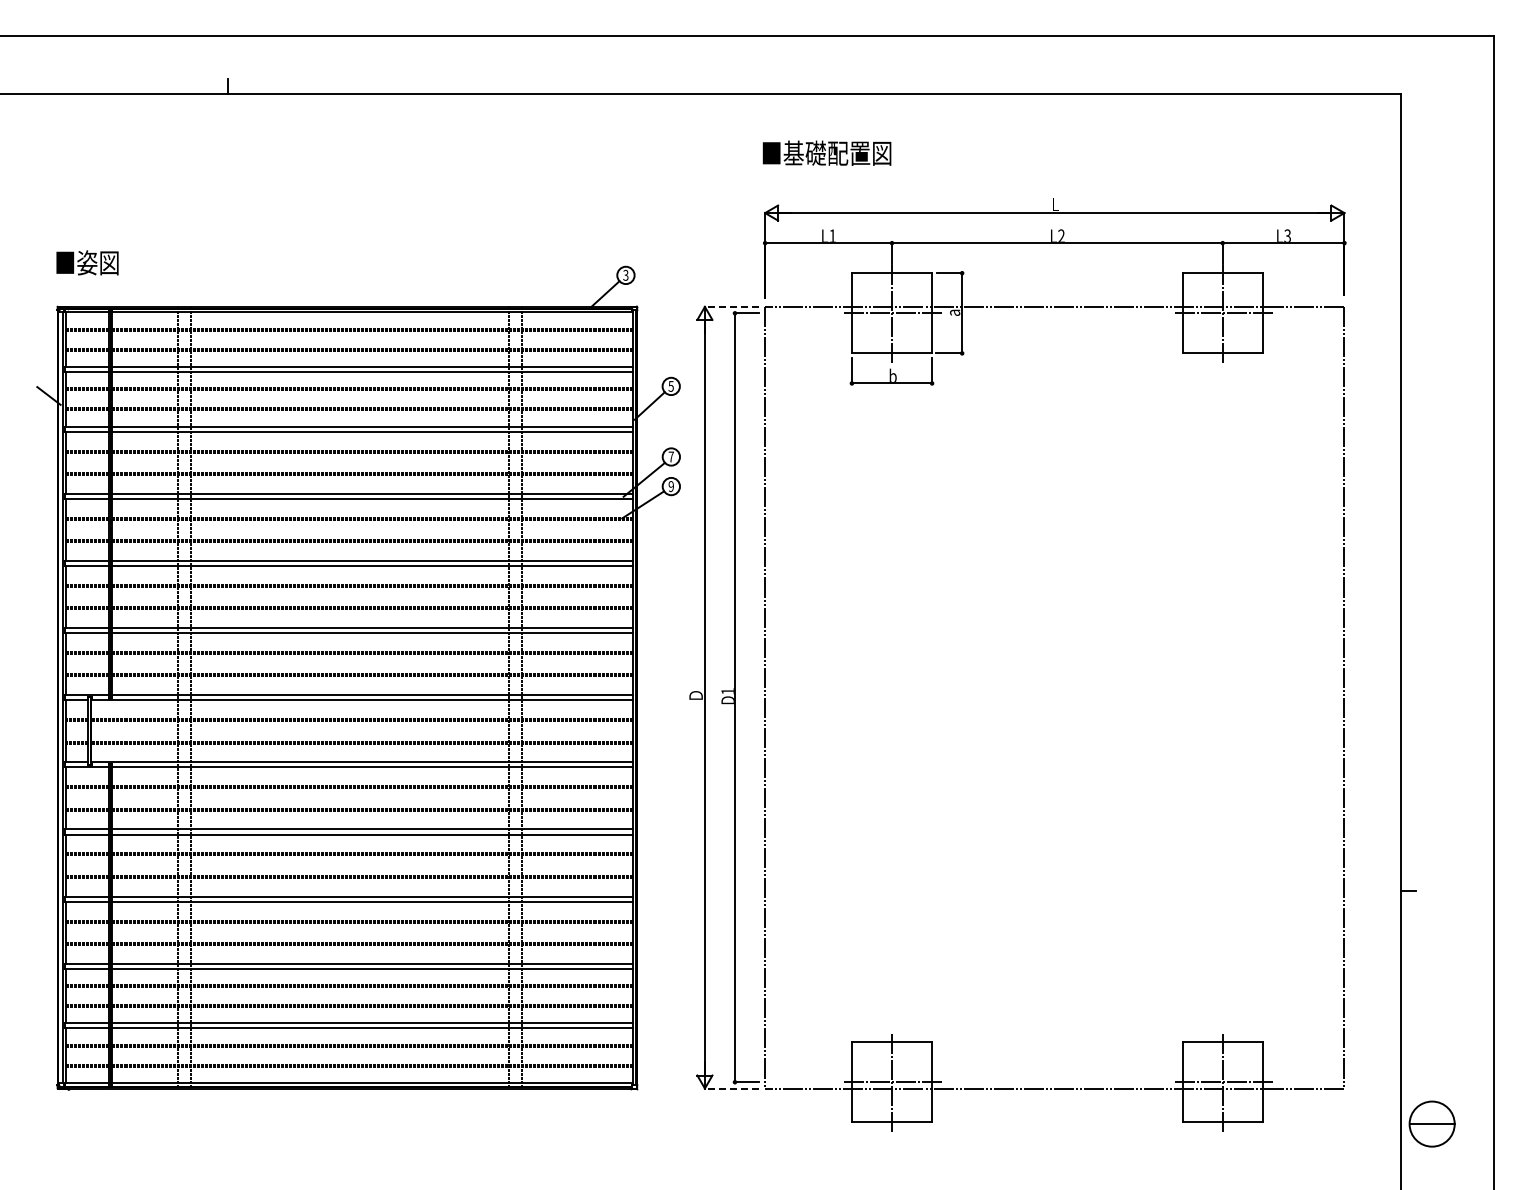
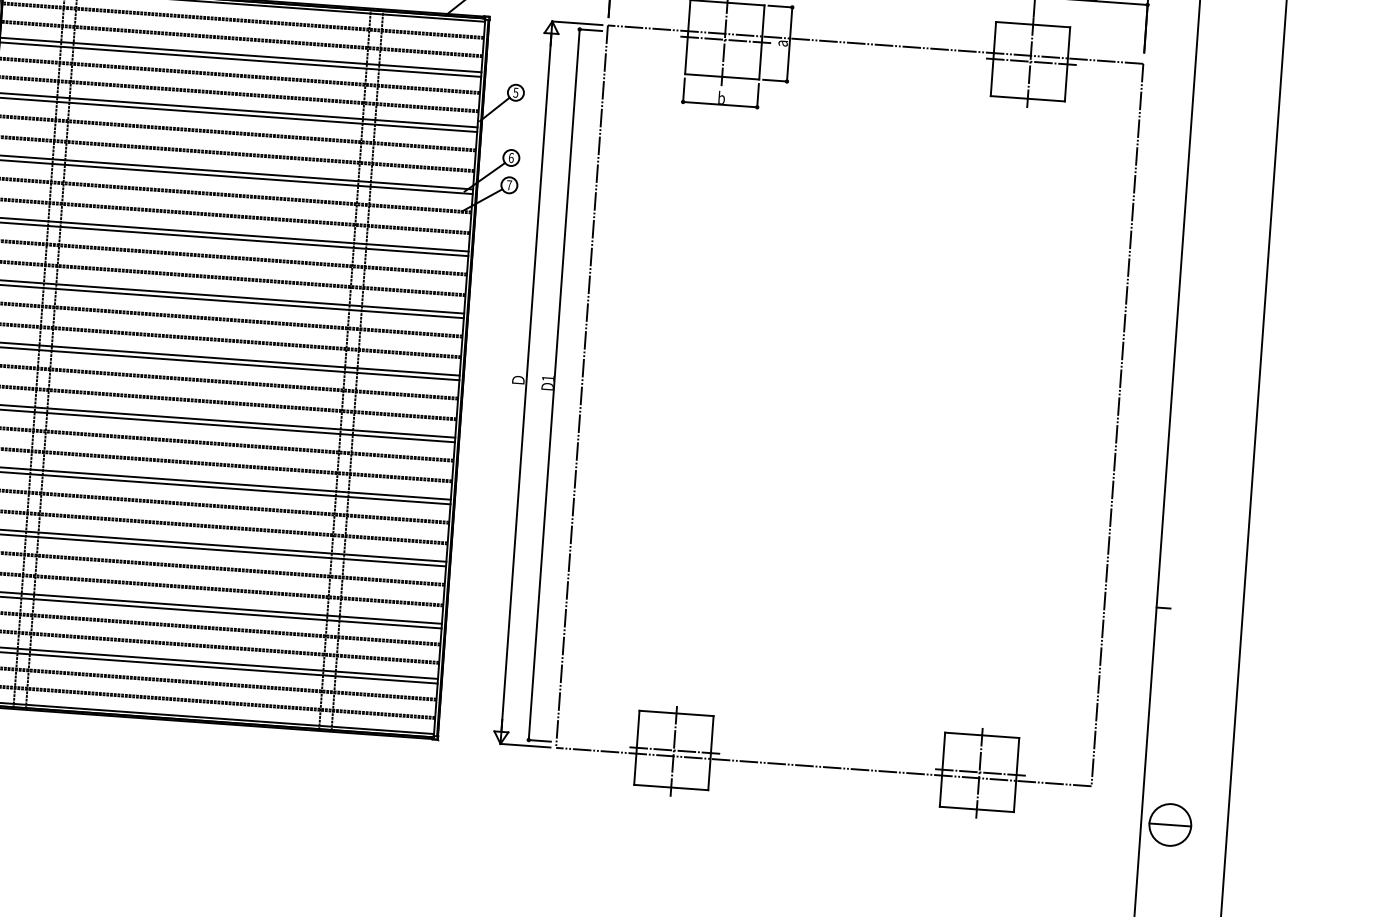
line: (731, 306) -> (576, 22), dashed -> solid
text: (671, 456) -> (511, 157), 7 -> 6
text: (670, 486) -> (508, 185), 9 -> 7
line: (731, 1088) -> (525, 745), dashed -> solid

